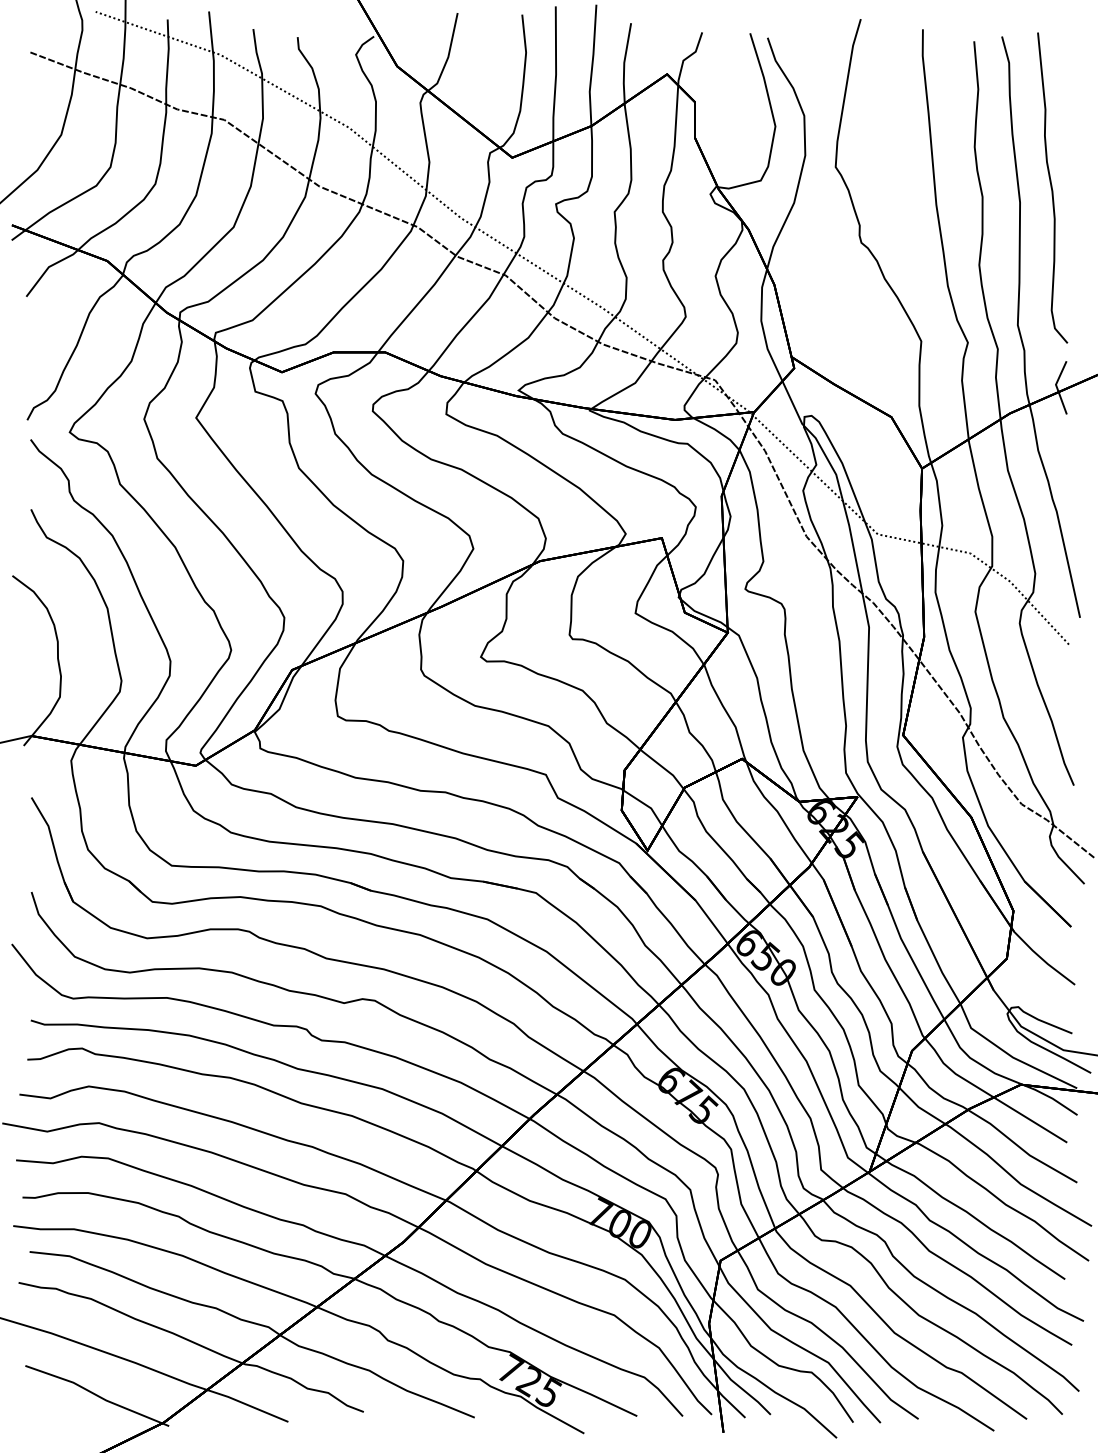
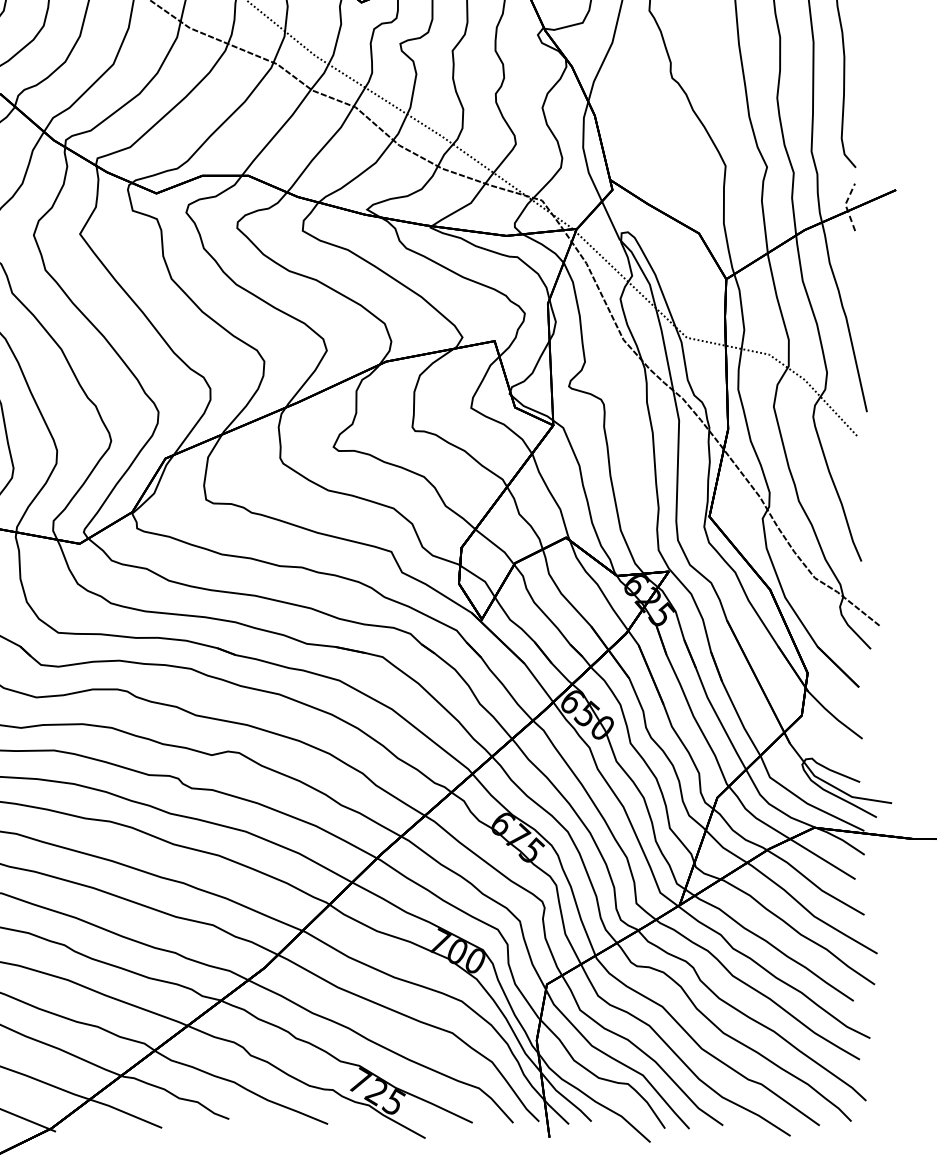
line: (1056, 386) -> (845, 206), solid -> dashed

